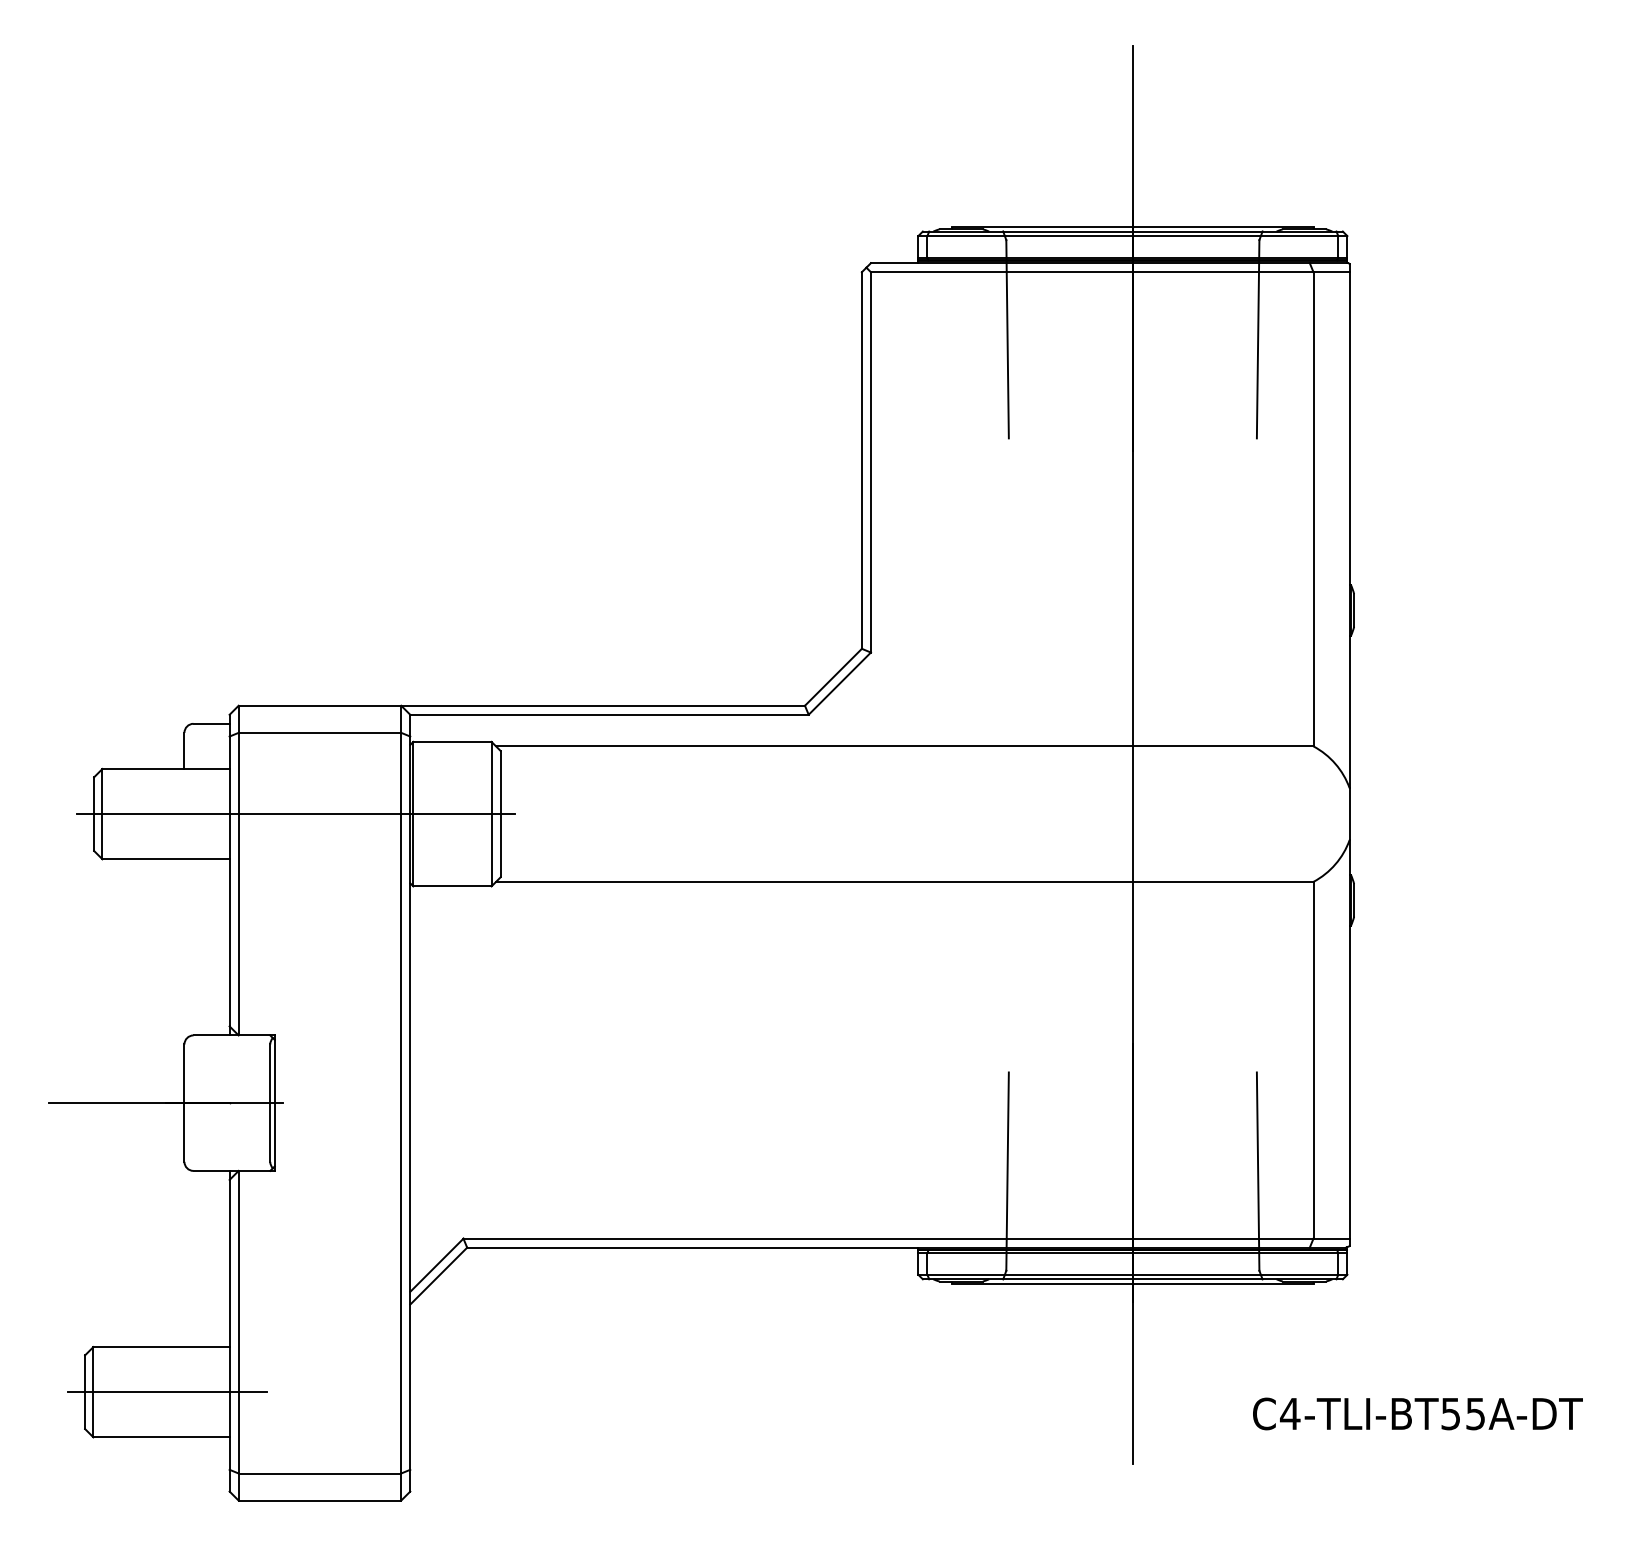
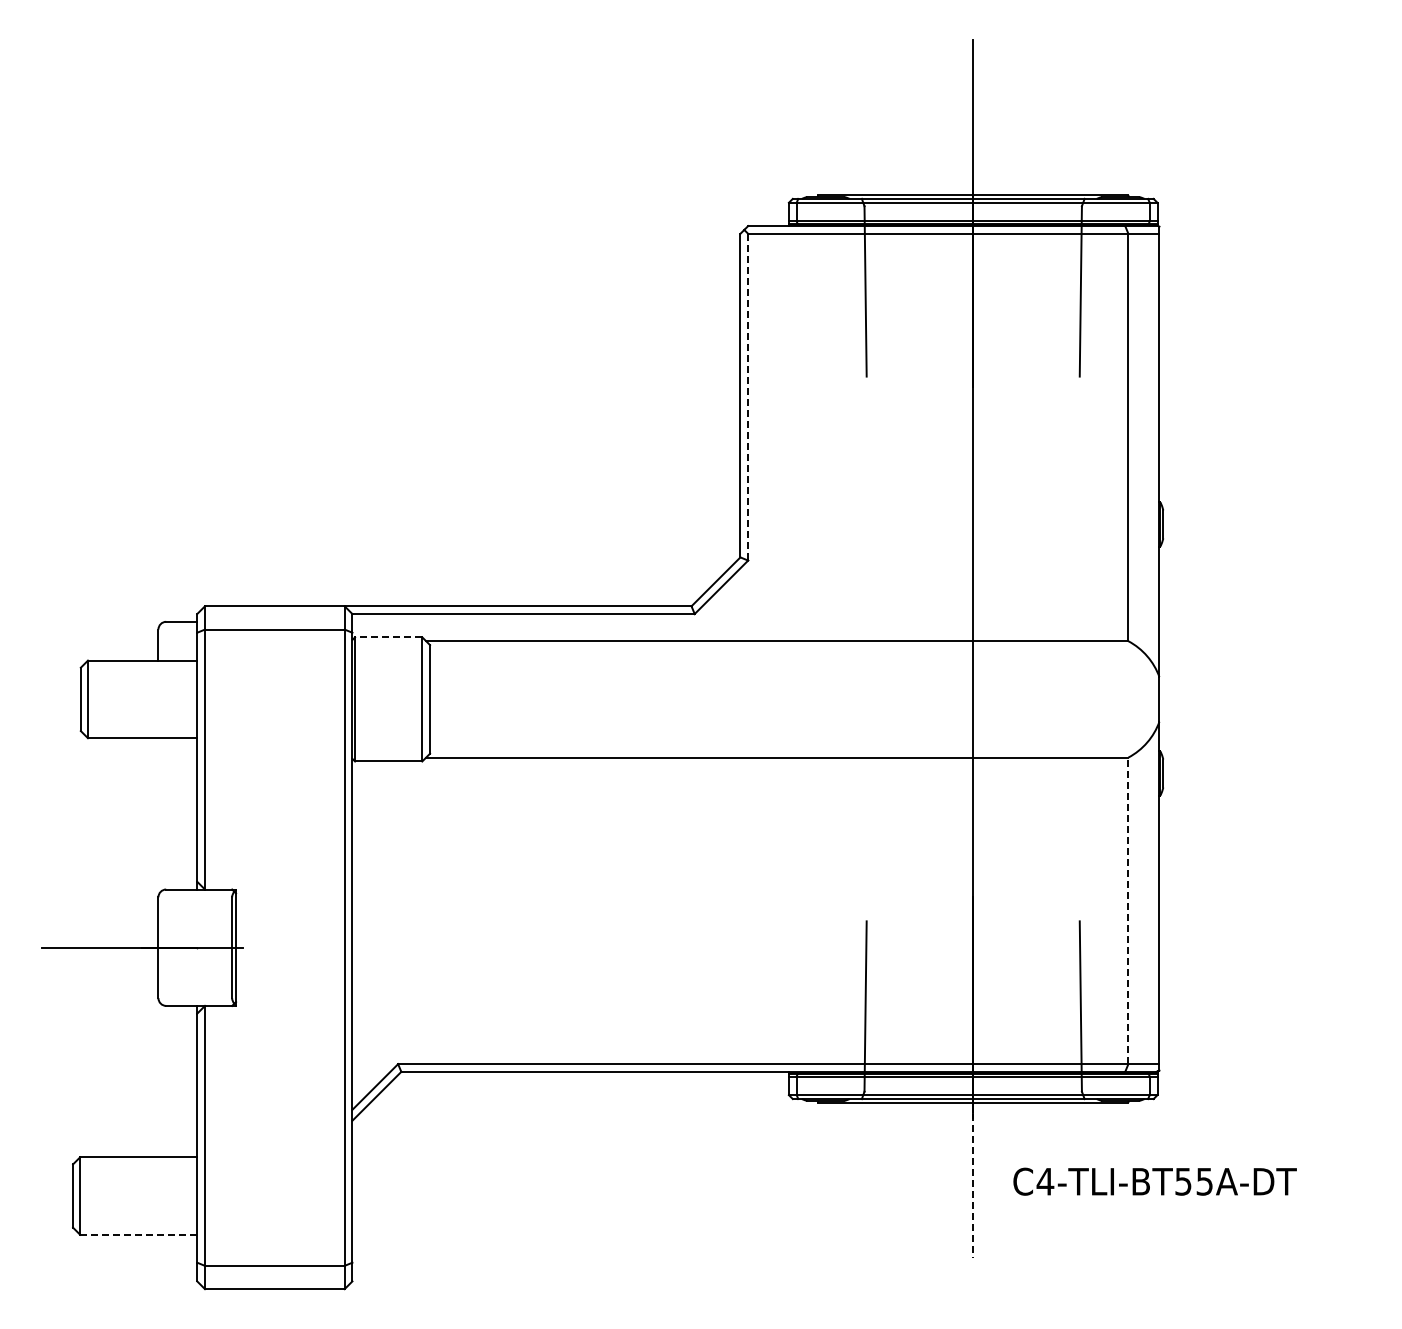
line: (871, 462) -> (748, 397), solid -> dashed
line: (452, 742) -> (388, 637), solid -> dashed
line: (295, 814) -> (253, 699), removed
line: (1313, 1059) -> (1128, 910), solid -> dashed
line: (1133, 1374) -> (973, 1180), solid -> dashed
line: (167, 1392) -> (143, 1196), removed
text: (1417, 1413) -> (1154, 1181), moved
line: (161, 1436) -> (138, 1234), solid -> dashed

